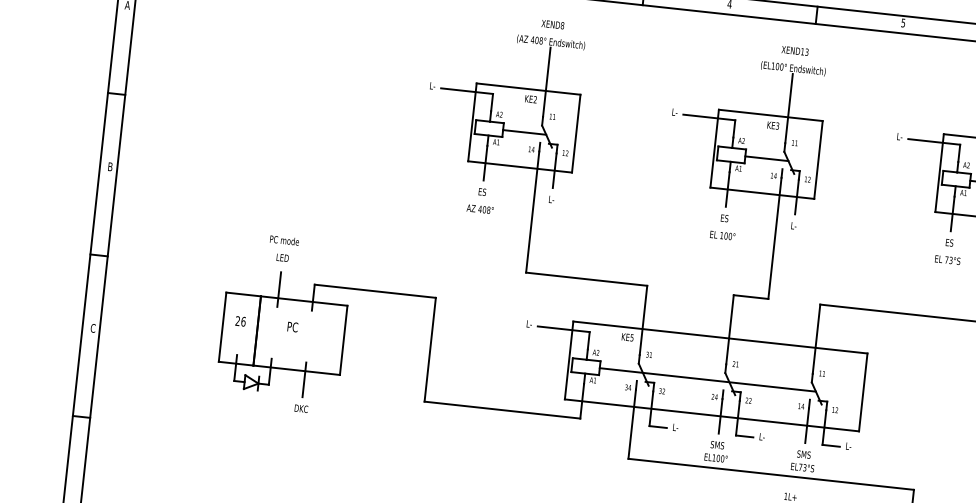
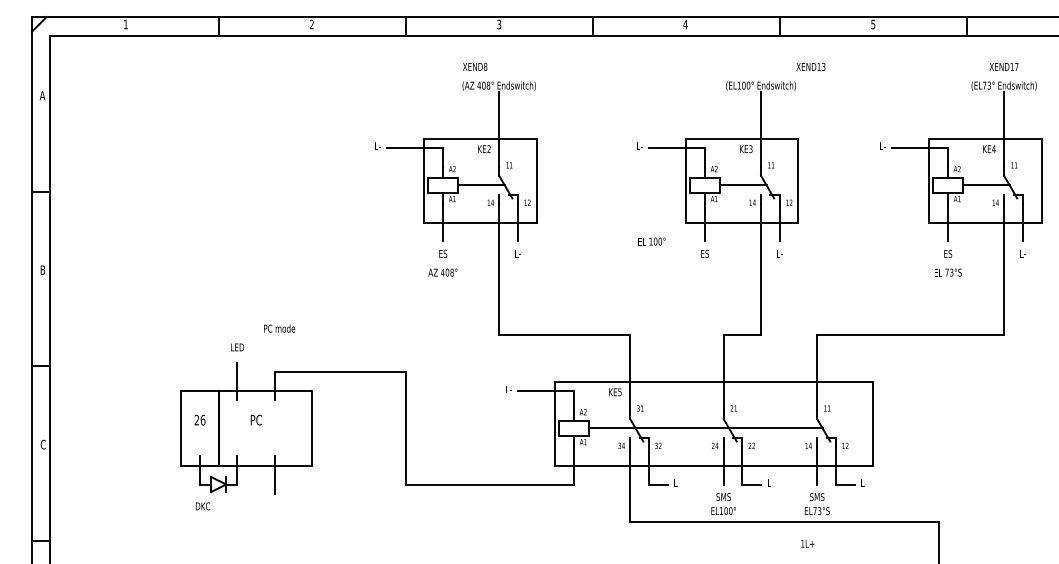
text: (553, 24) -> (475, 66), moved
text: (794, 50) -> (810, 66), moved
text: (722, 235) -> (651, 241), moved
text: (284, 240) -> (279, 328), moved
text: (300, 408) -> (202, 506), moved

